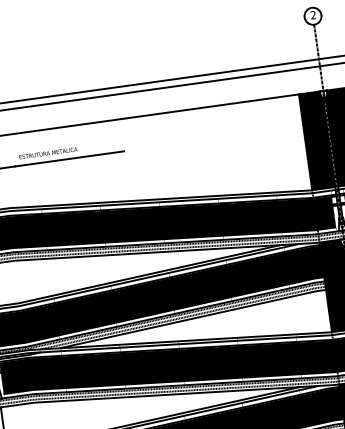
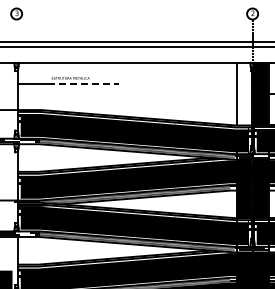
fill: (315, 139) -> (243, 93), removed
line: (69, 158) -> (83, 83), solid -> dashed

